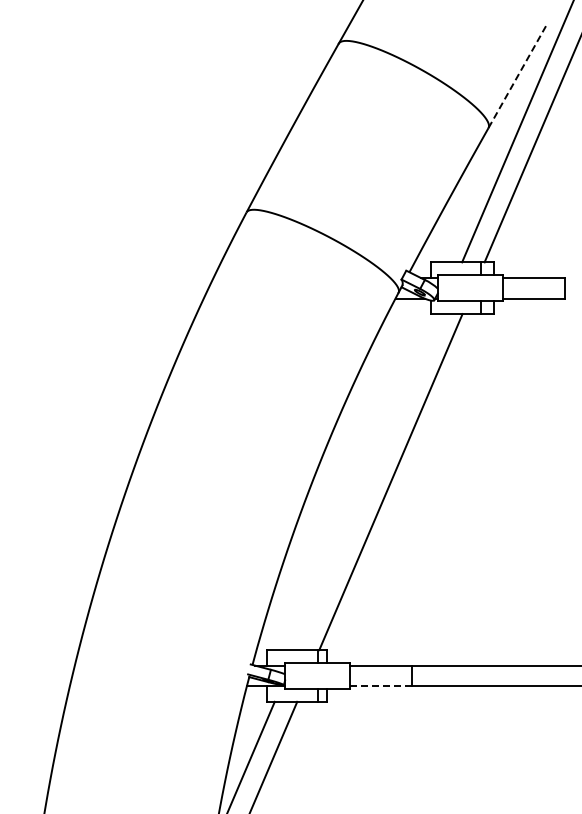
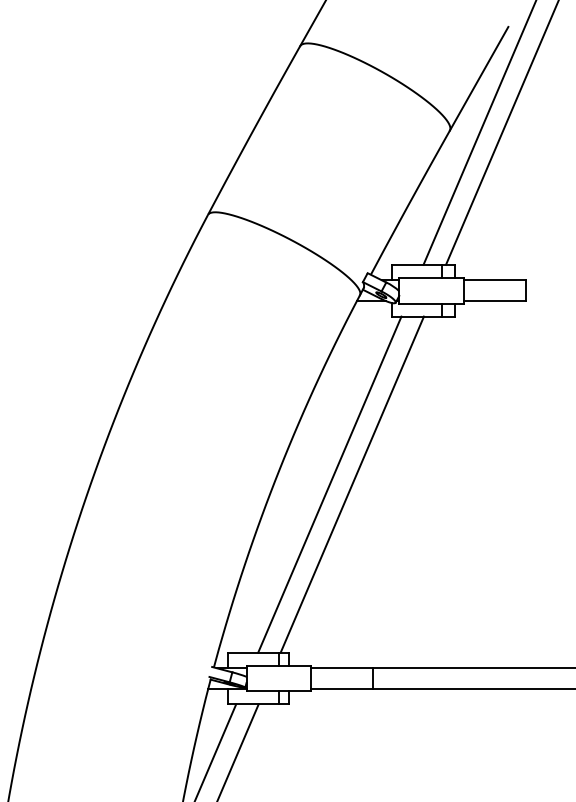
line: (518, 75) -> (479, 78), dashed -> solid
line: (368, 482) -> (329, 485), added
line: (381, 686) -> (342, 689), dashed -> solid

